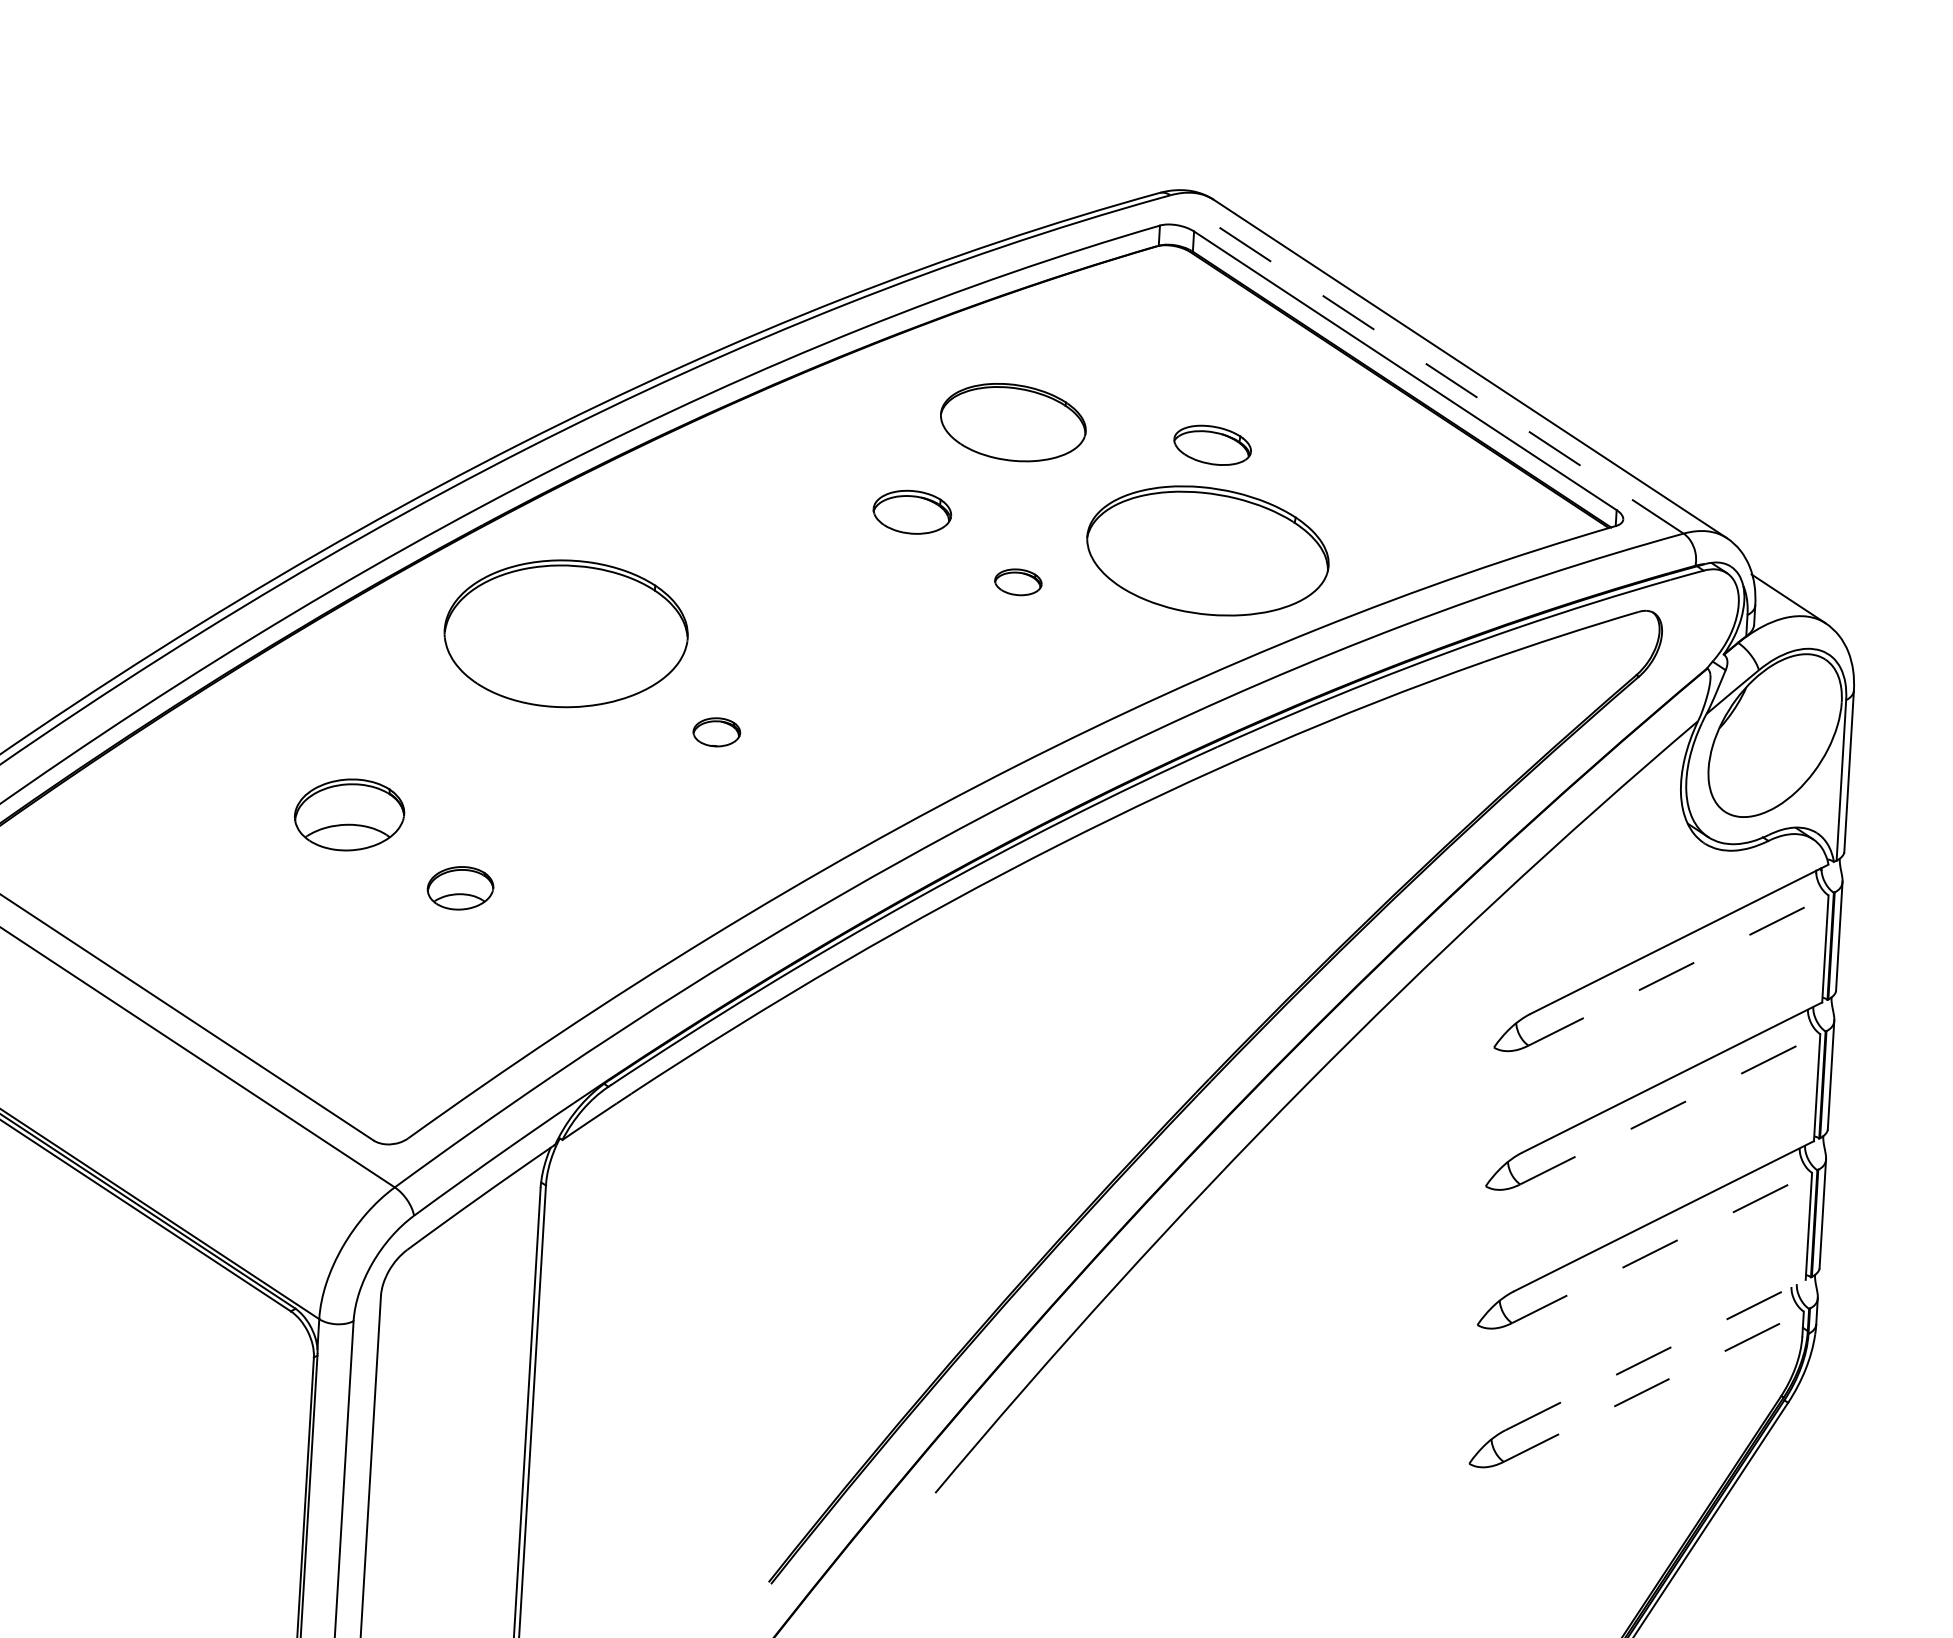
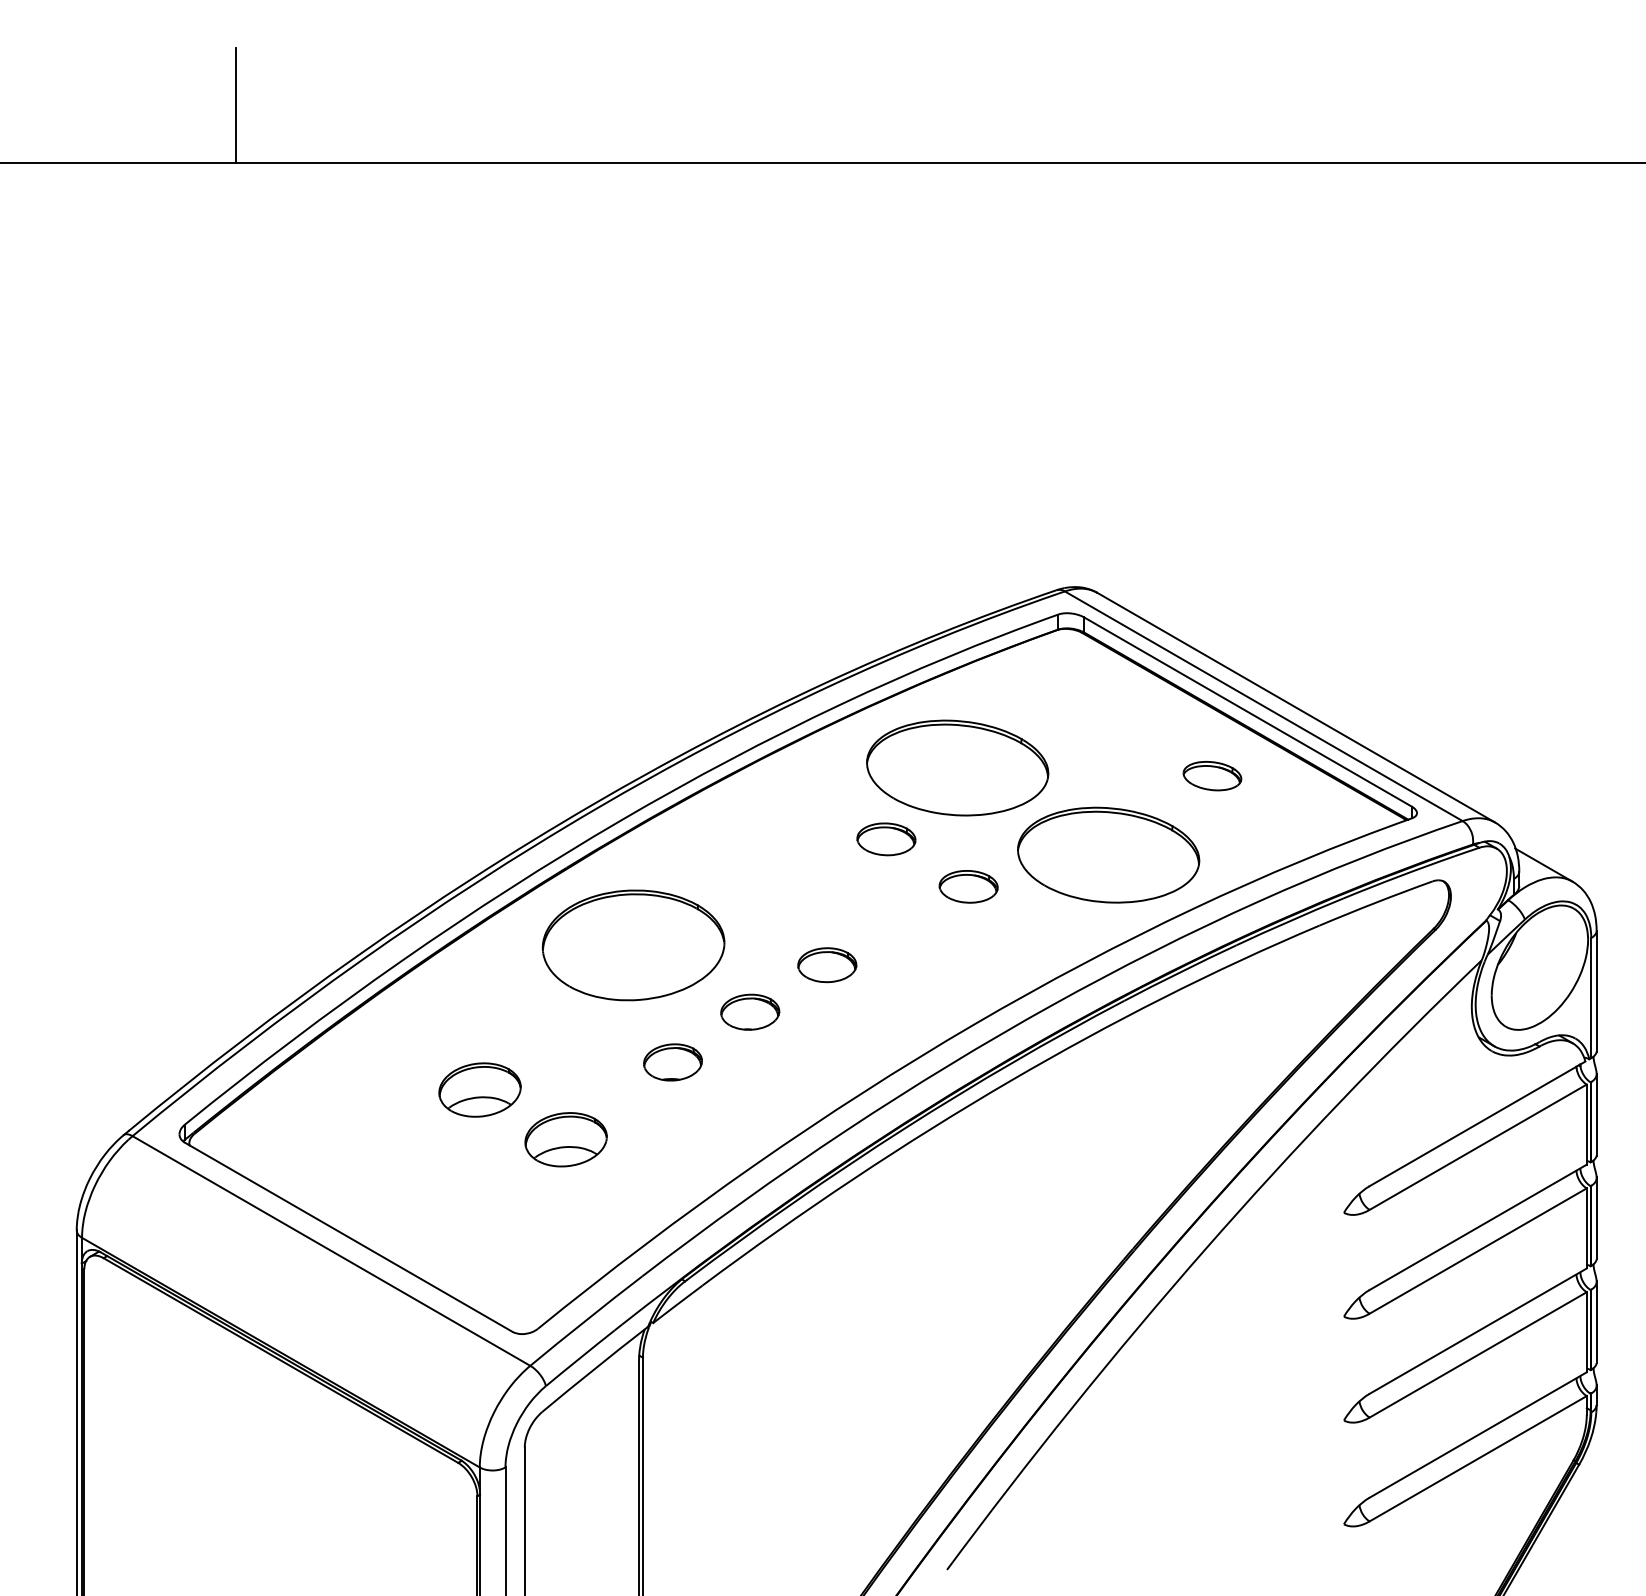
line: (1426, 364) -> (1263, 706), dashed -> solid
part: (1013, 421) -> (957, 767), size x1.67
part: (1212, 445) -> (1212, 776), moved
part: (1018, 581) -> (968, 886), size x1.67
part: (823, 676) -> (827, 965), added
part: (717, 731) -> (750, 1011), size x1.67
part: (608, 793) -> (672, 1062), added
part: (459, 887) -> (565, 1139), size x1.67
line: (1678, 969) -> (1478, 1146), dashed -> solid
line: (1670, 1108) -> (1478, 1250), dashed -> solid
line: (1662, 1247) -> (1478, 1354), dashed -> solid
line: (1656, 1354) -> (1478, 1434), dashed -> solid
line: (1654, 1386) -> (1478, 1458), dashed -> solid

